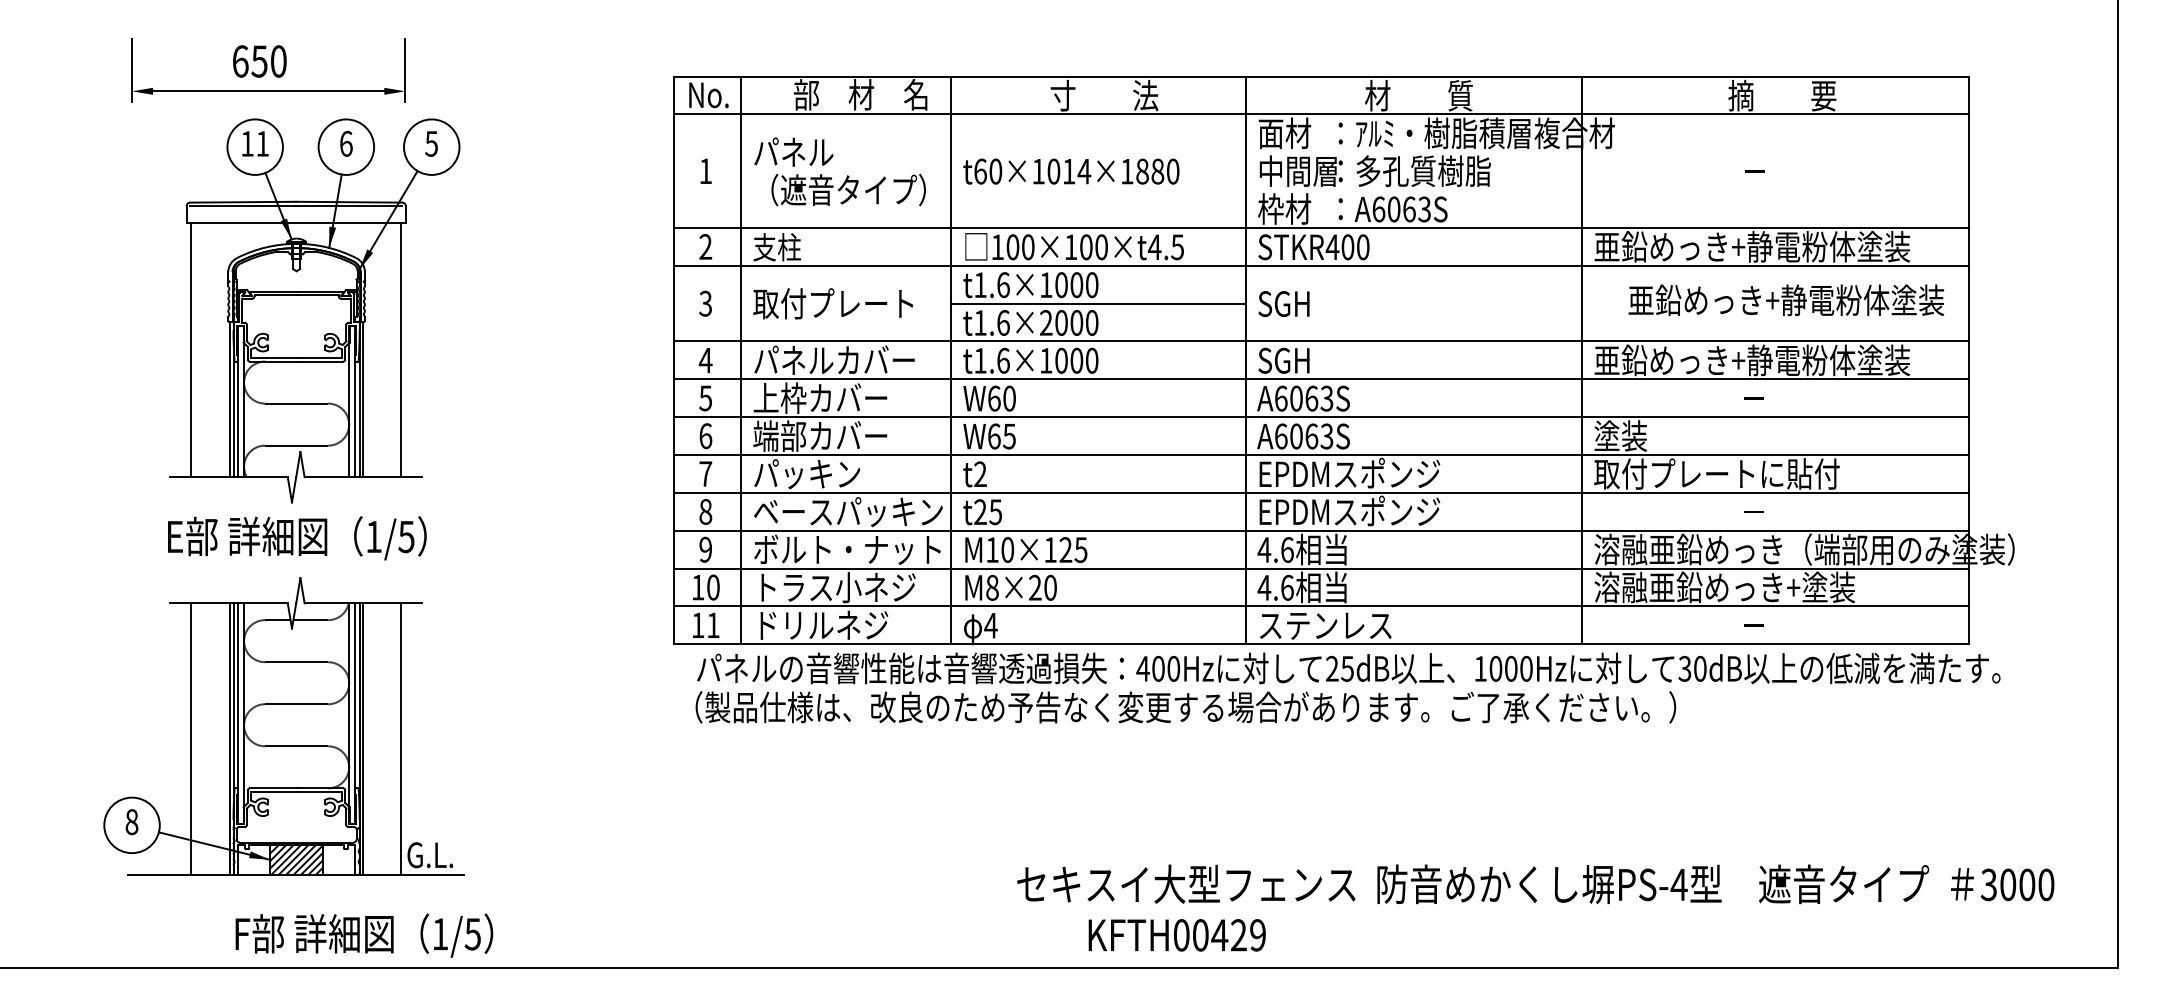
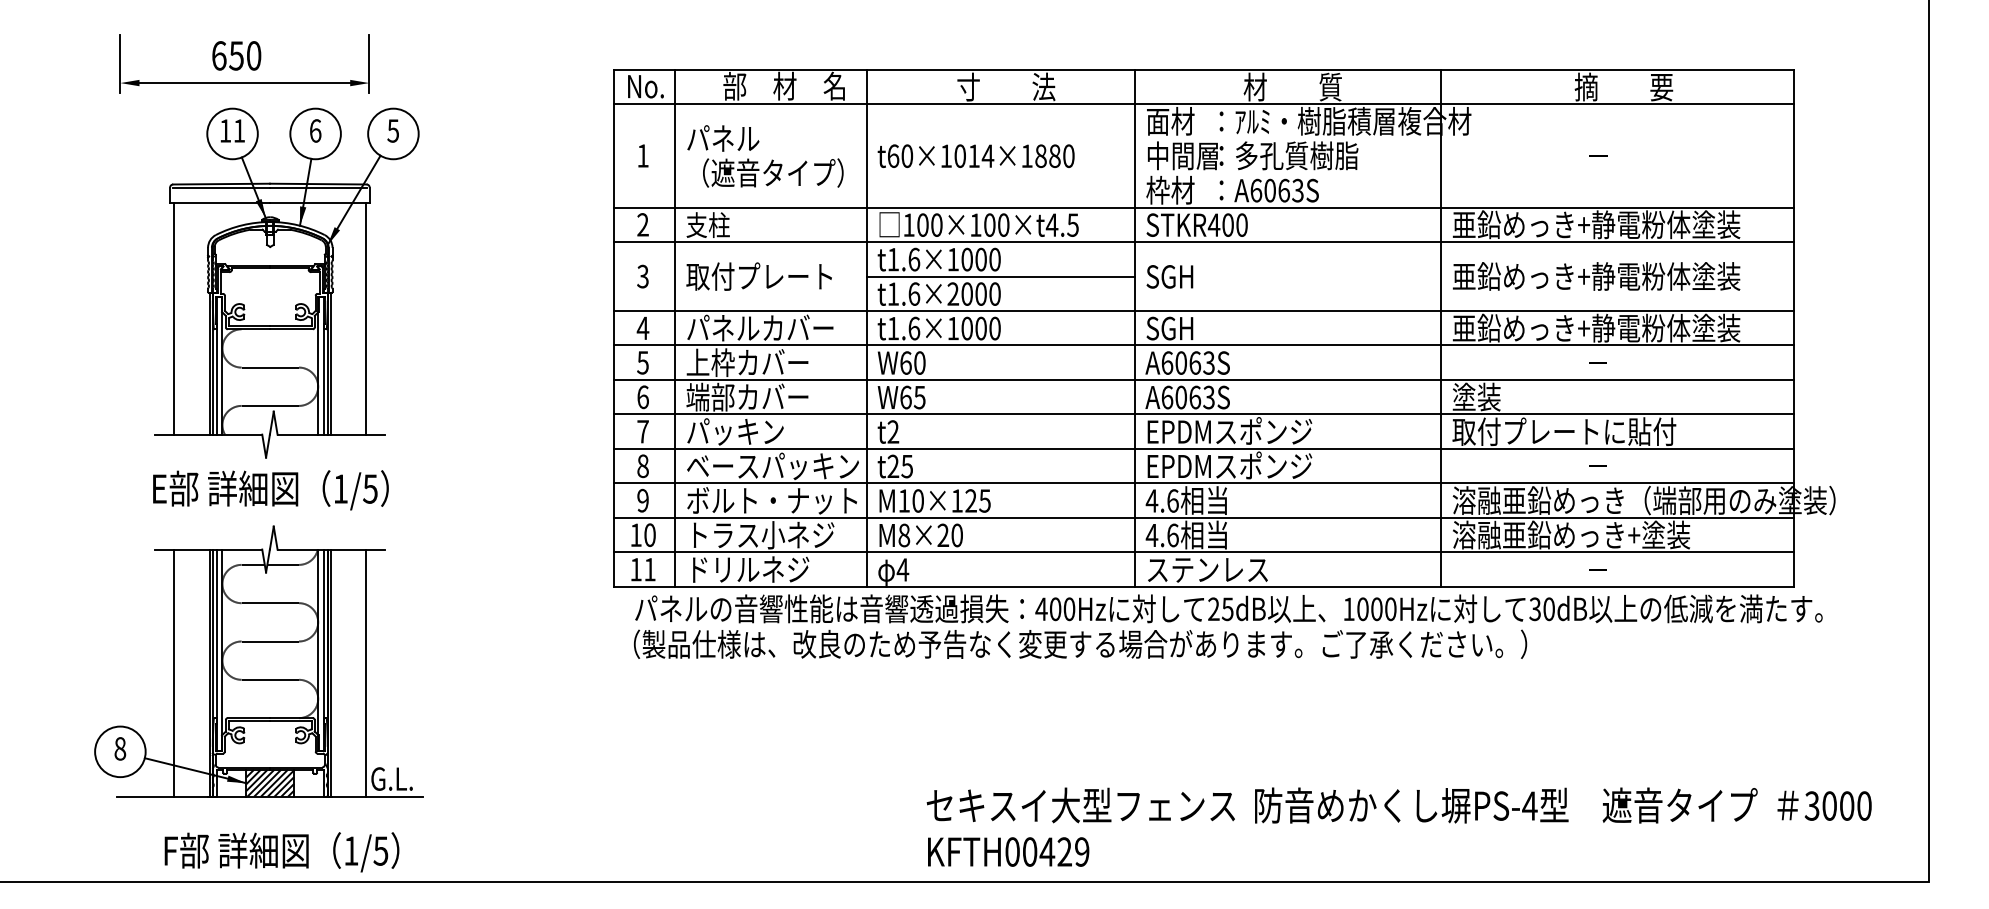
text: (1786, 300) -> (1596, 276), moved
text: (1177, 934) -> (1008, 851), moved
text: (363, 935) -> (281, 852), moved

